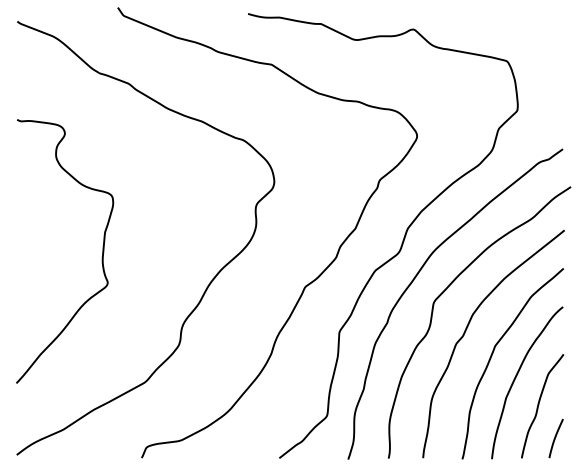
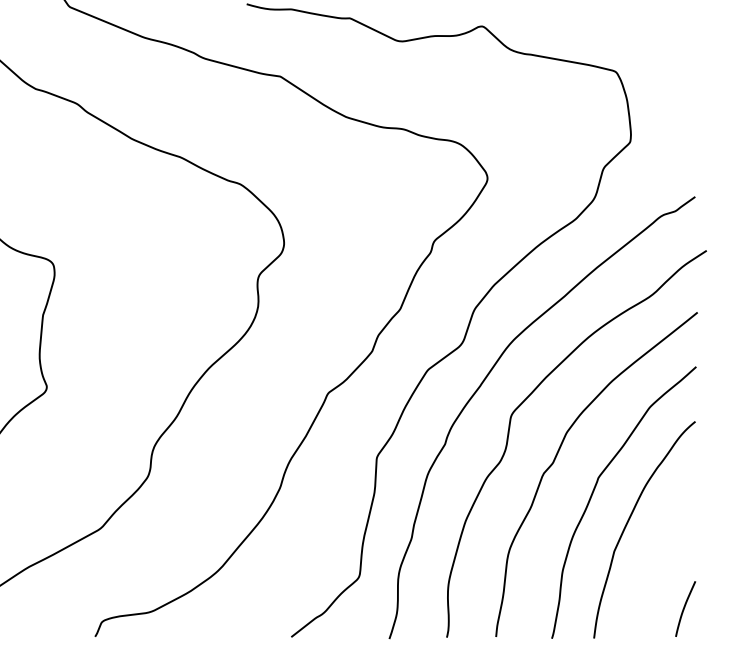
curve: (539, 405) -> (661, 561), removed

